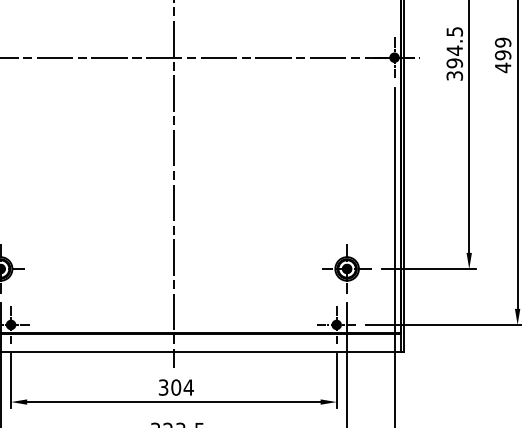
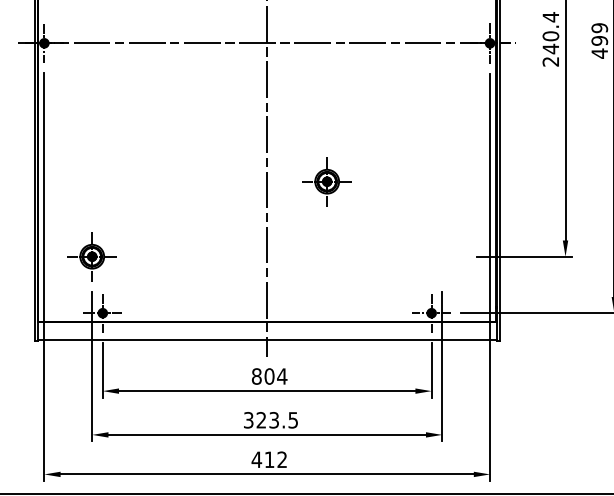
text: (454, 53) -> (550, 39), 394.5 -> 240.4
part: (346, 268) -> (326, 181), moved
text: (163, 387) -> (256, 376), 304 -> 804

